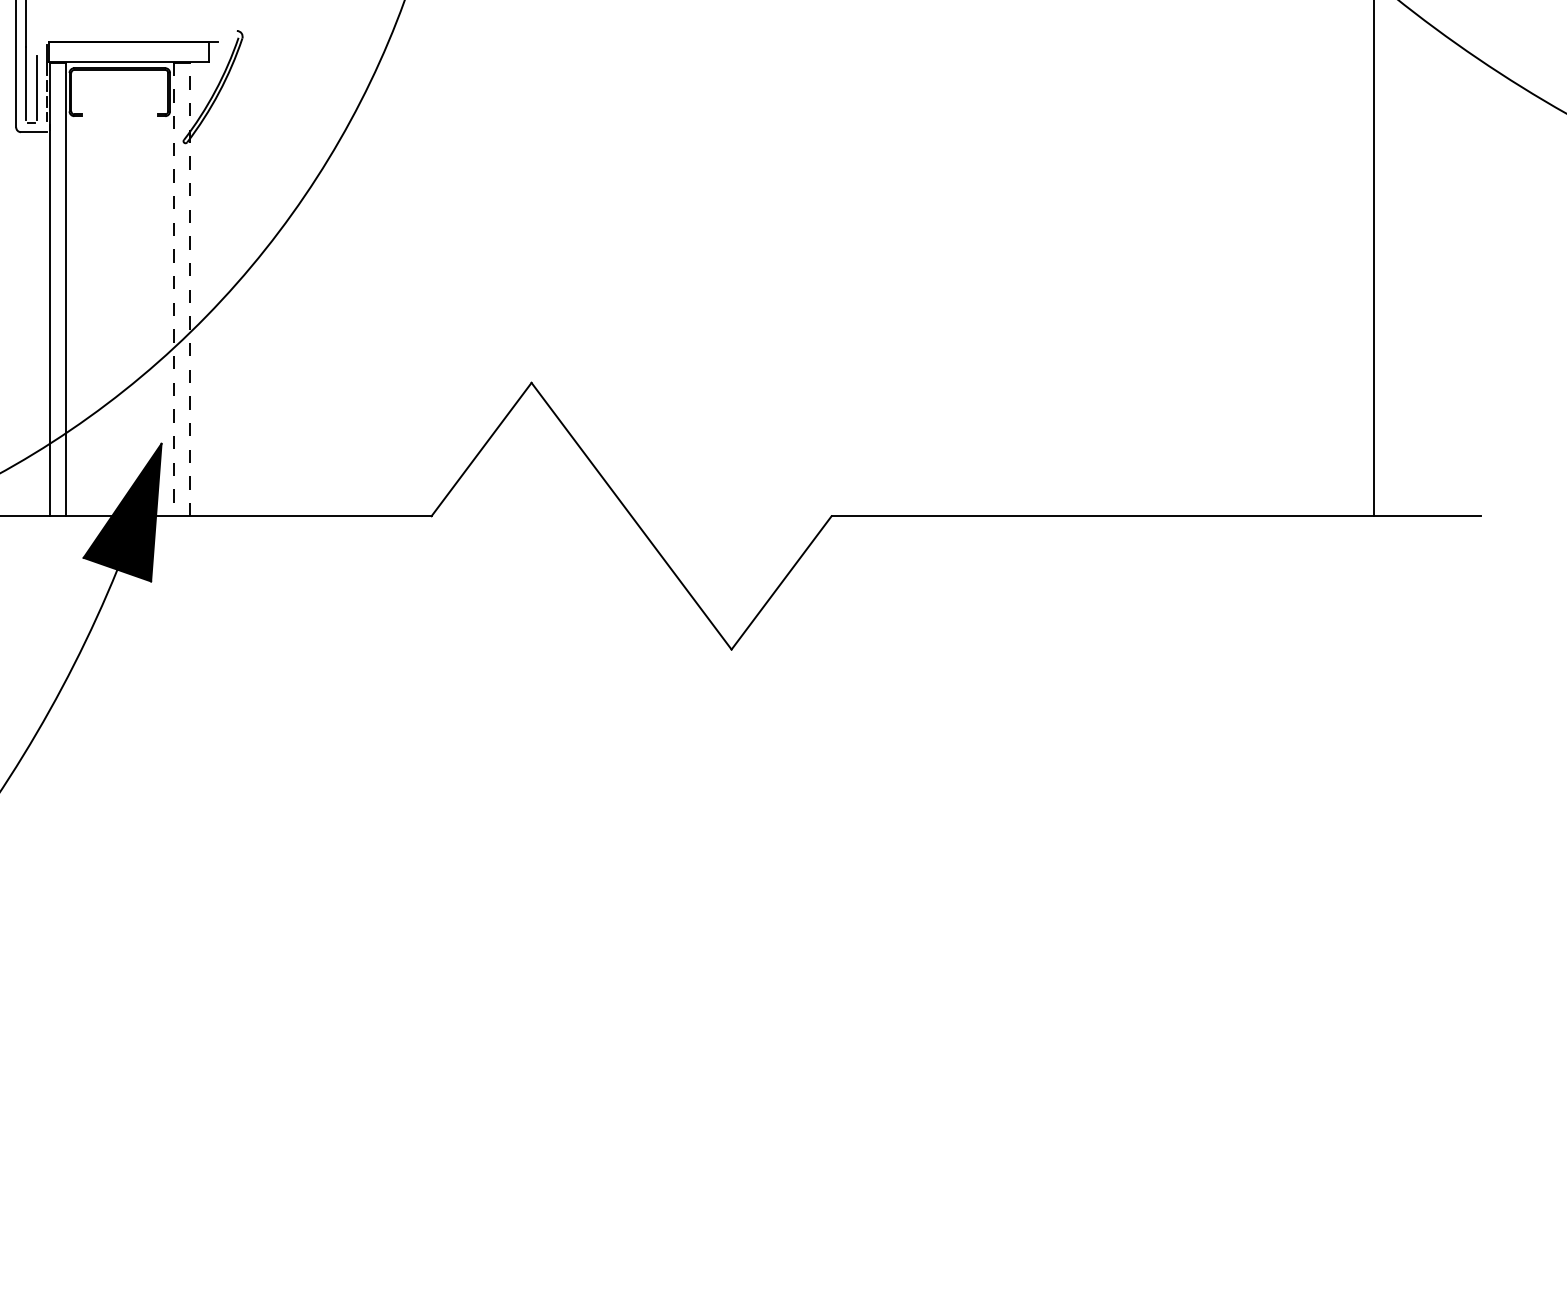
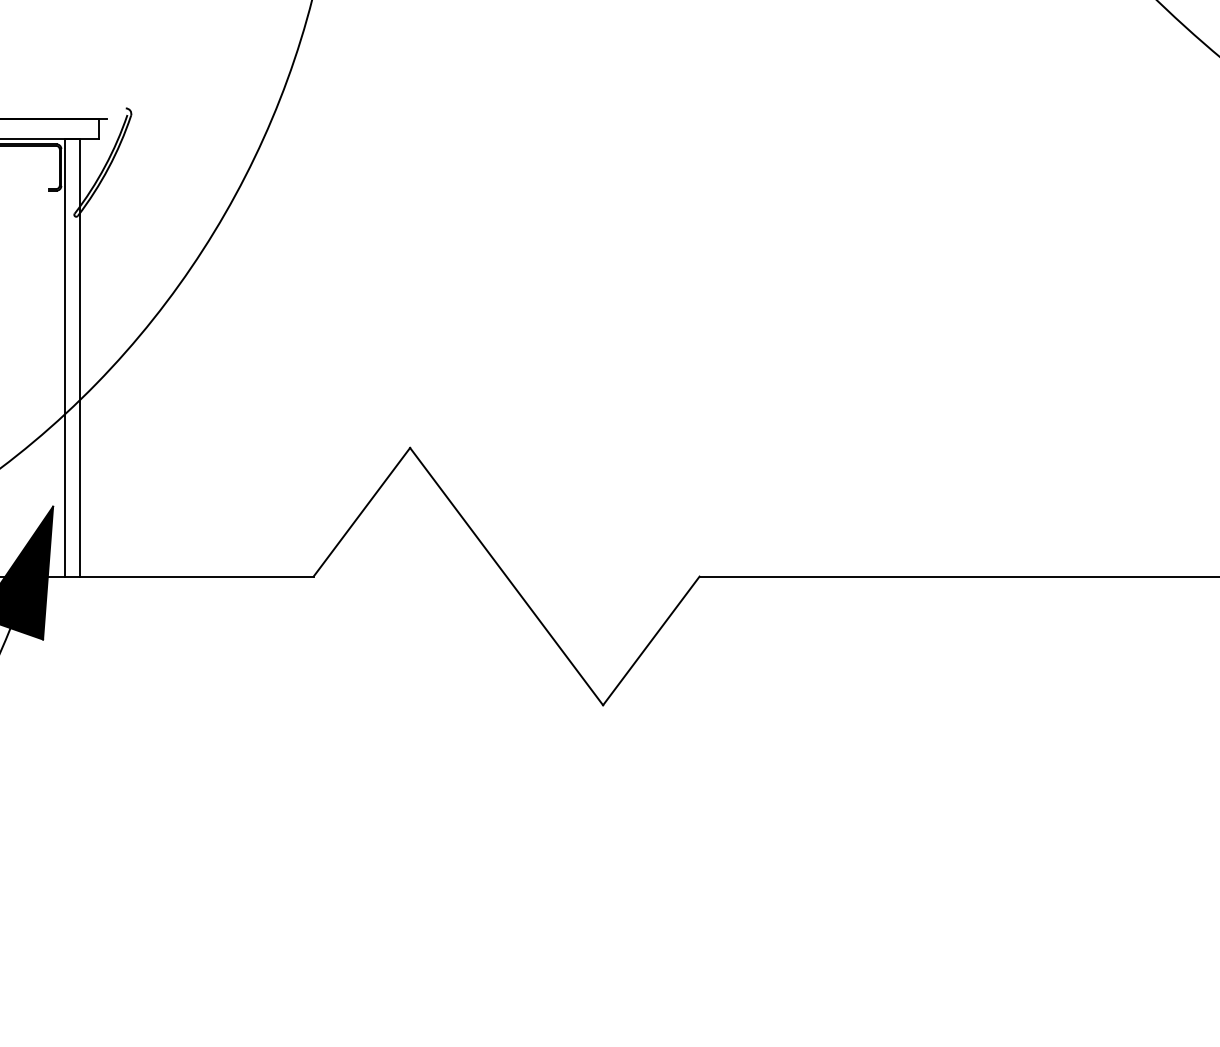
line: (174, 289) -> (65, 357), dashed -> solid
line: (189, 289) -> (80, 357), dashed -> solid

